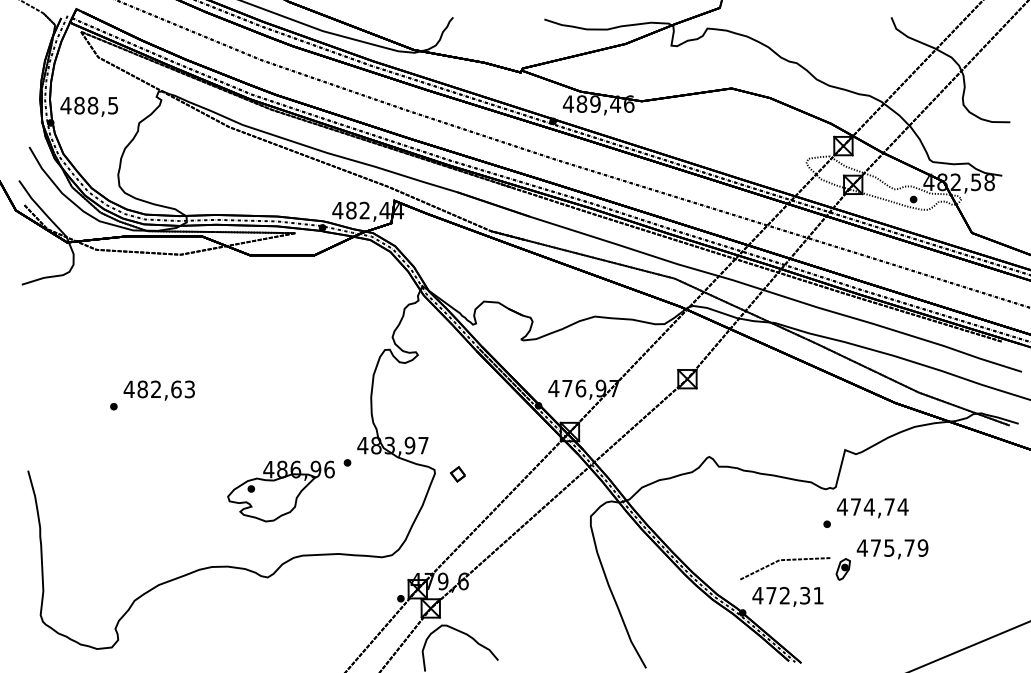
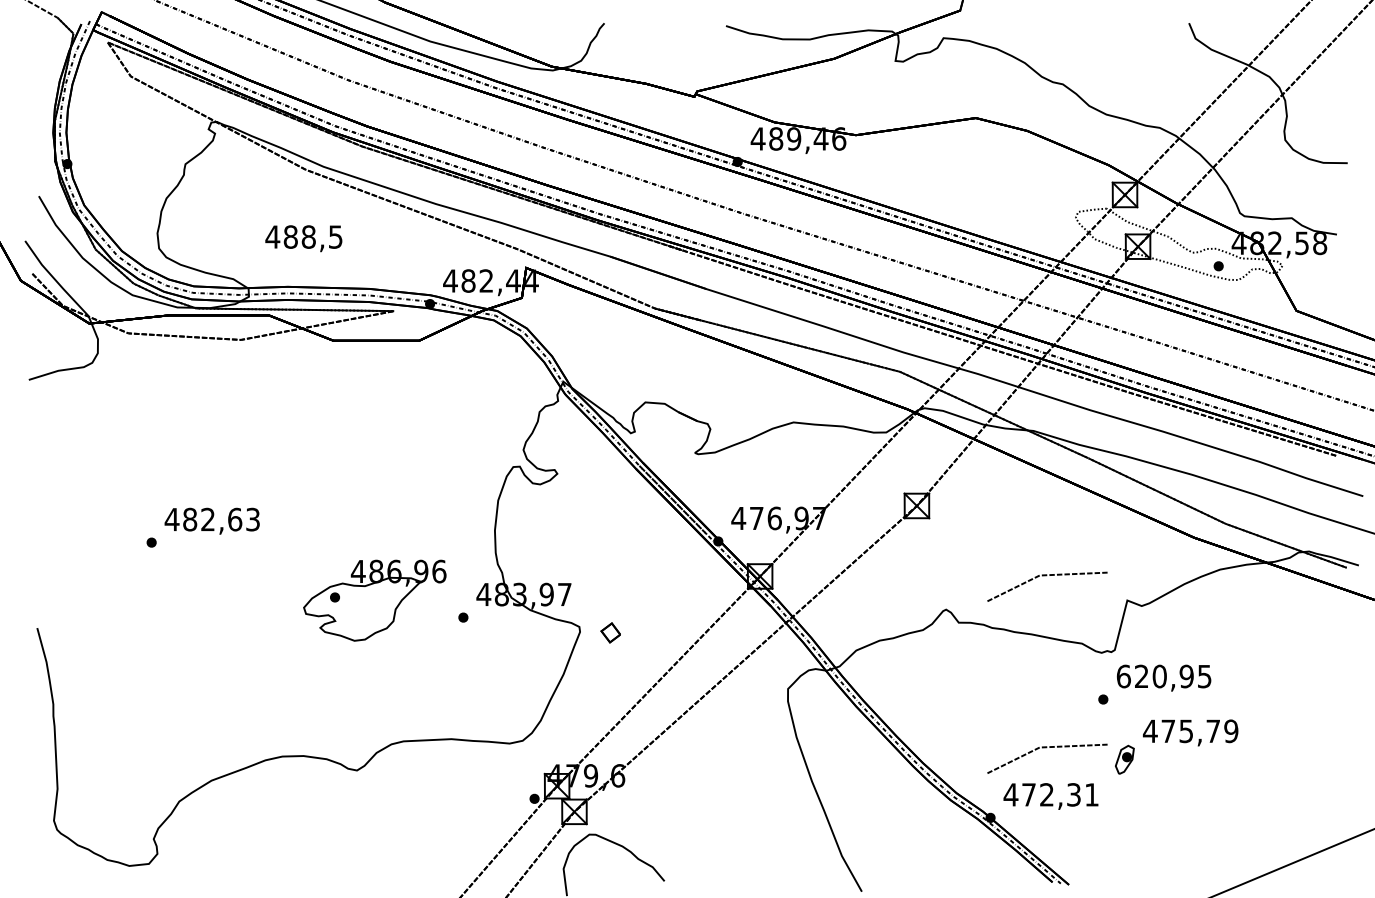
text: (89, 106) -> (303, 238), moved
line: (784, 432) -> (1046, 576), added
part: (280, 491) -> (374, 600), moved
text: (873, 507) -> (1164, 676), 474,74 -> 620,95

